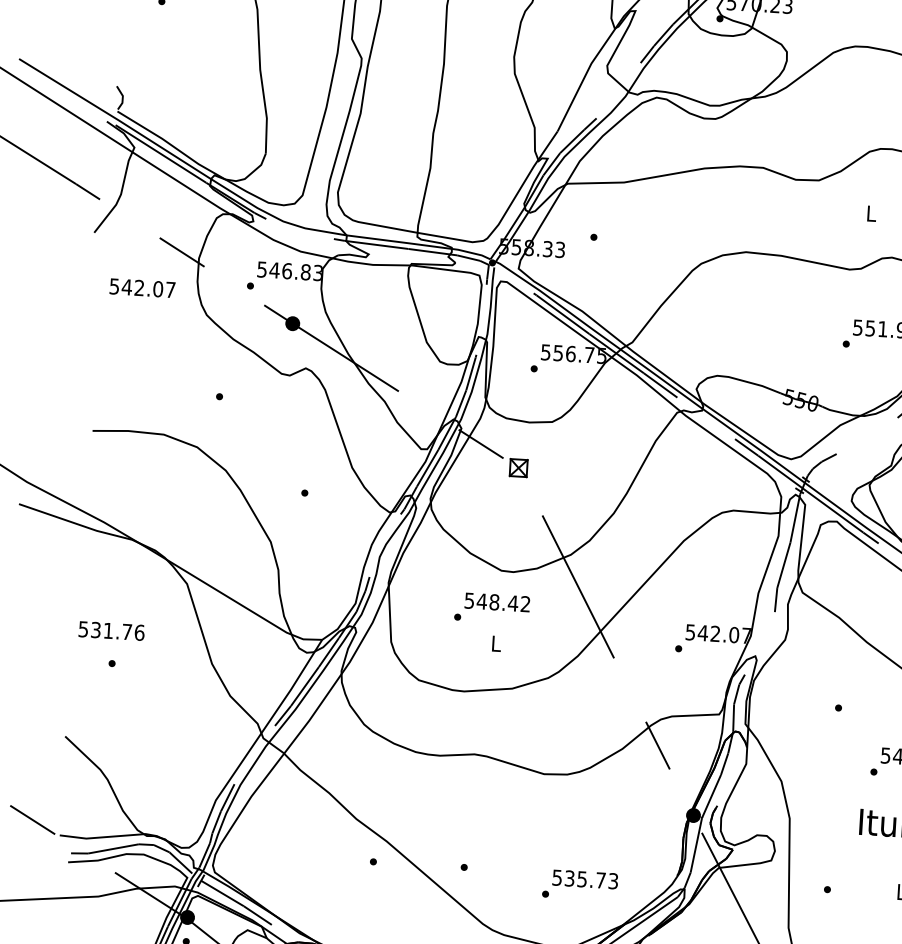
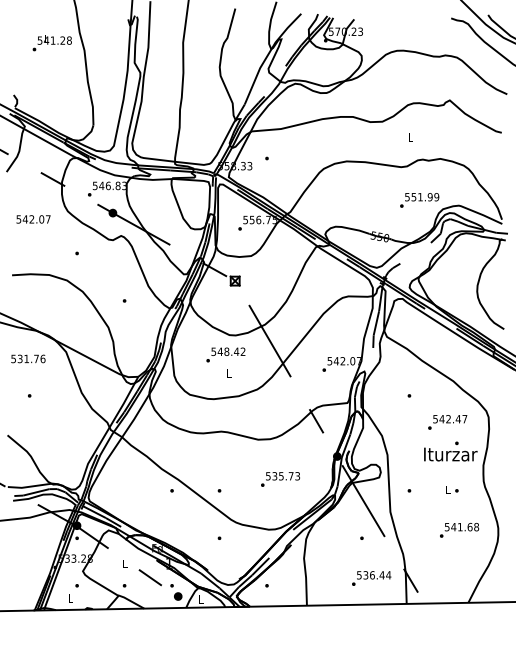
text: (142, 288) -> (33, 219), moved
text: (111, 630) -> (28, 358), moved
text: (580, 885) -> (280, 479), moved

